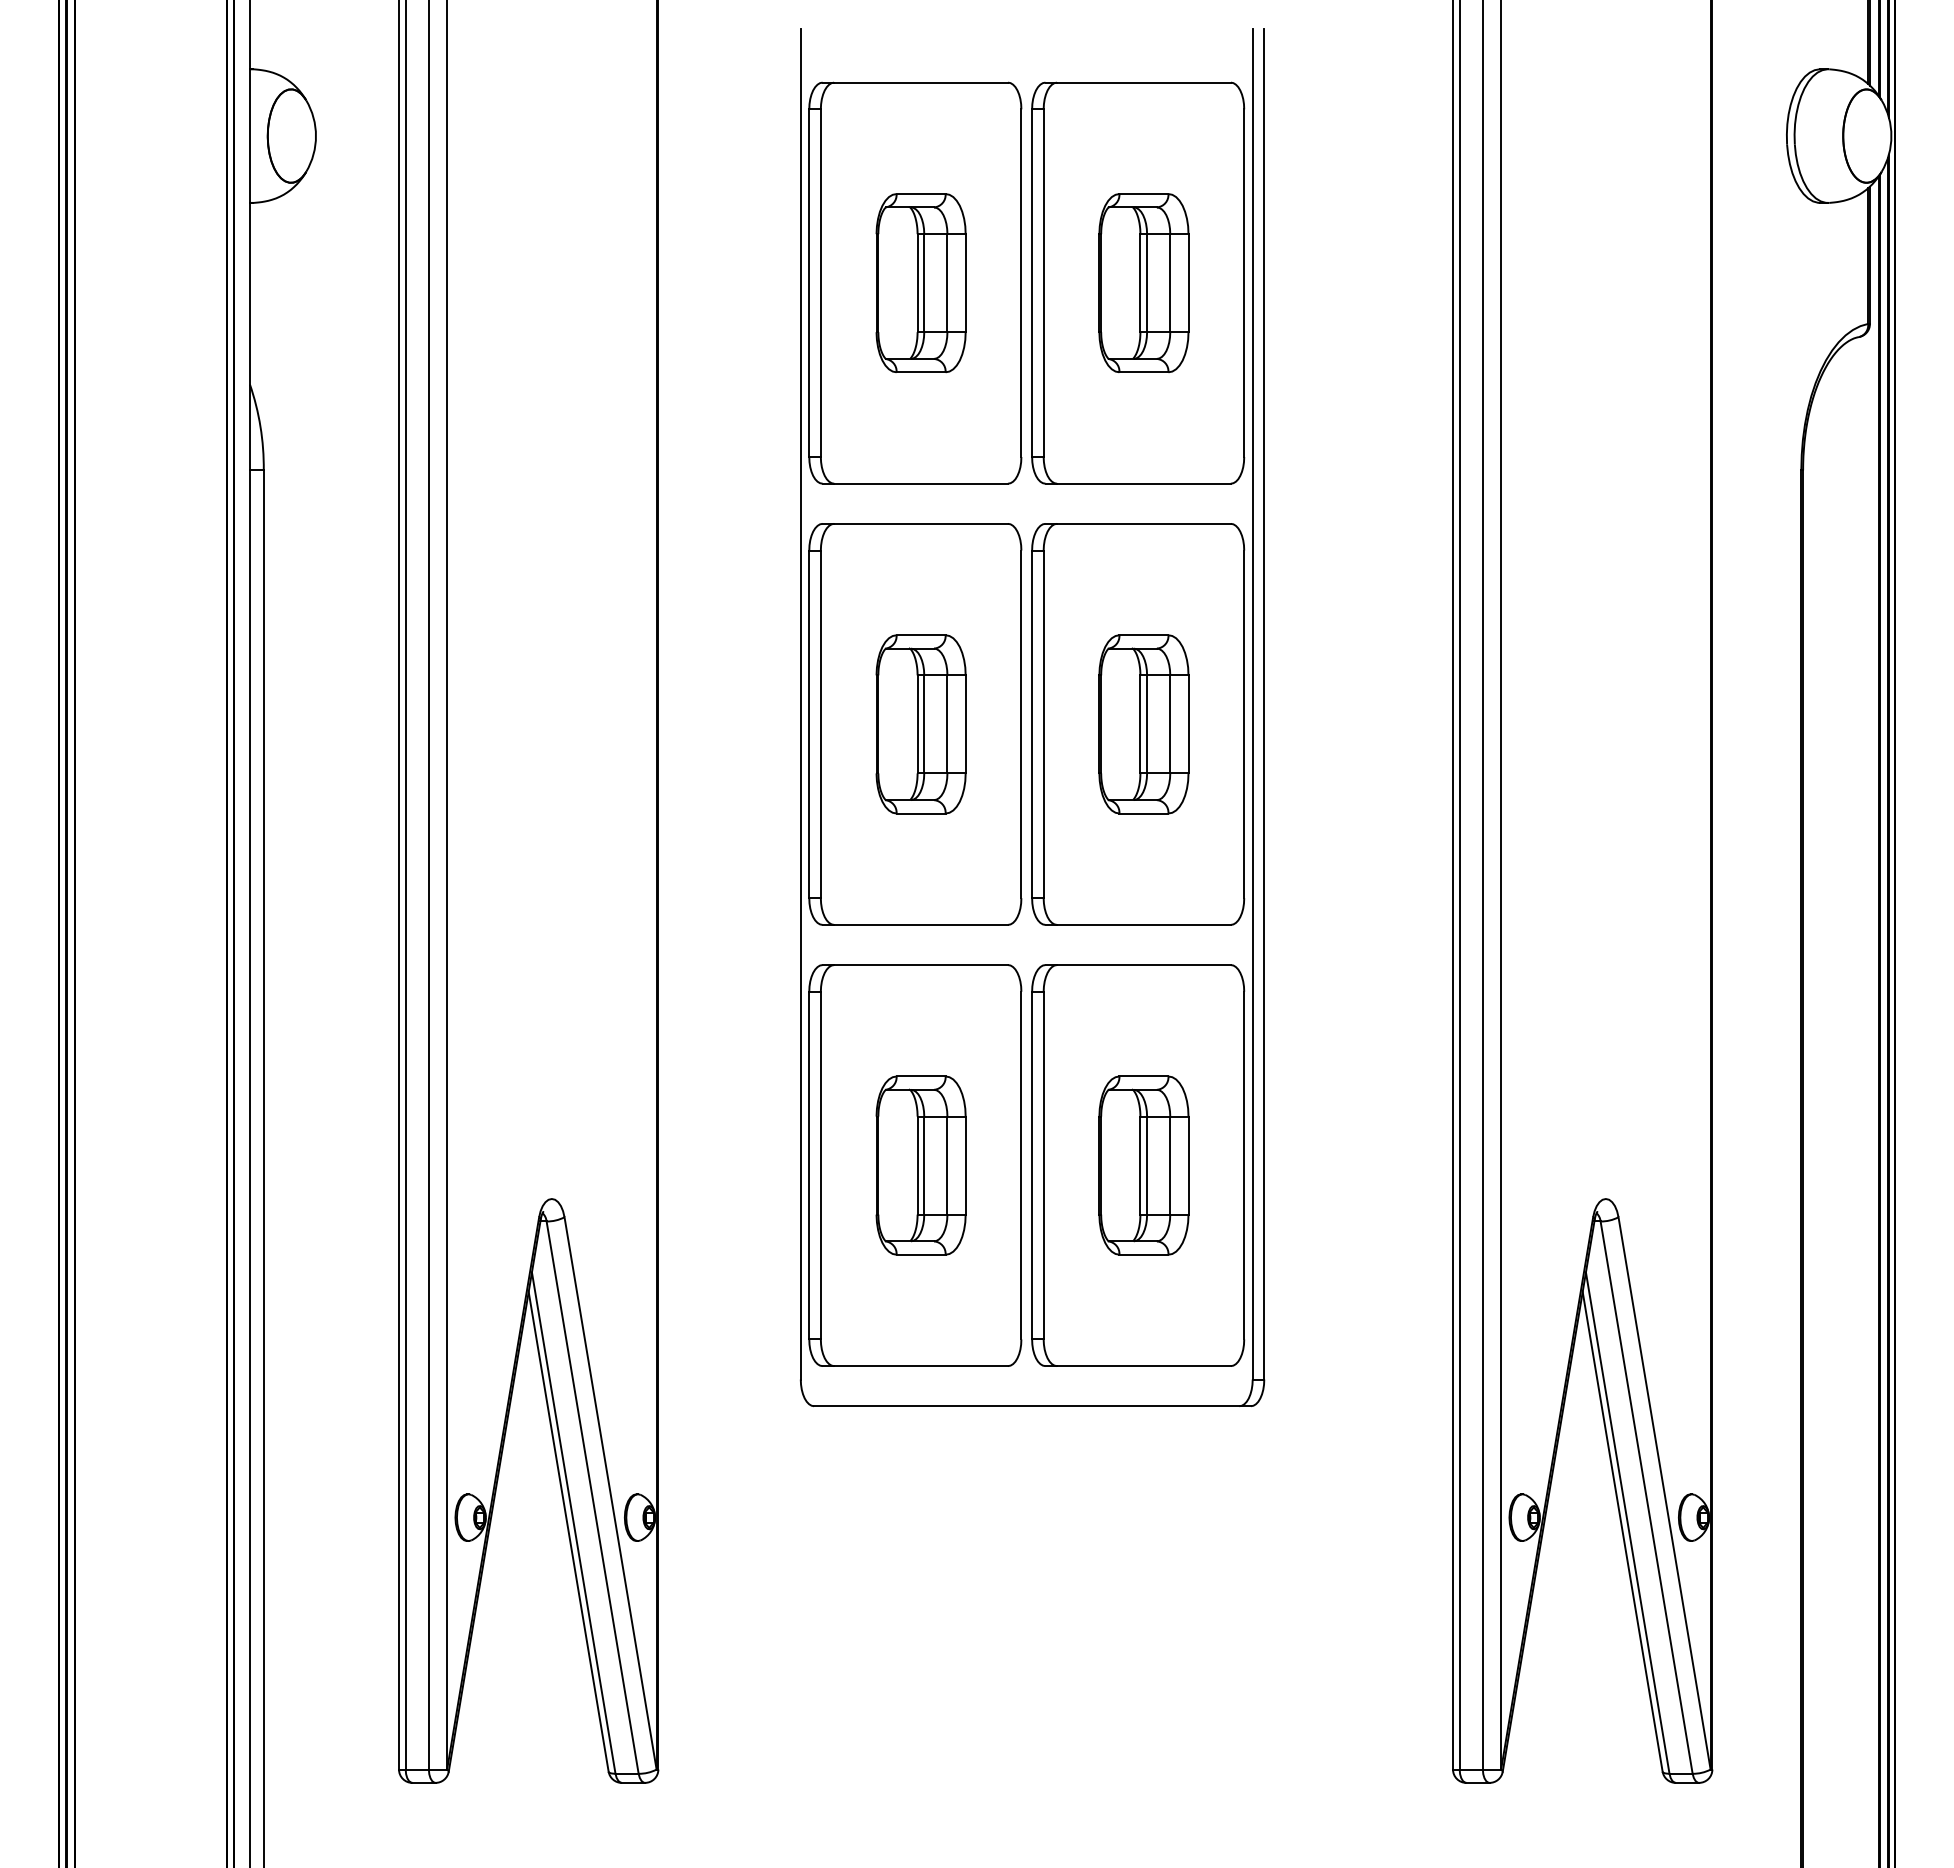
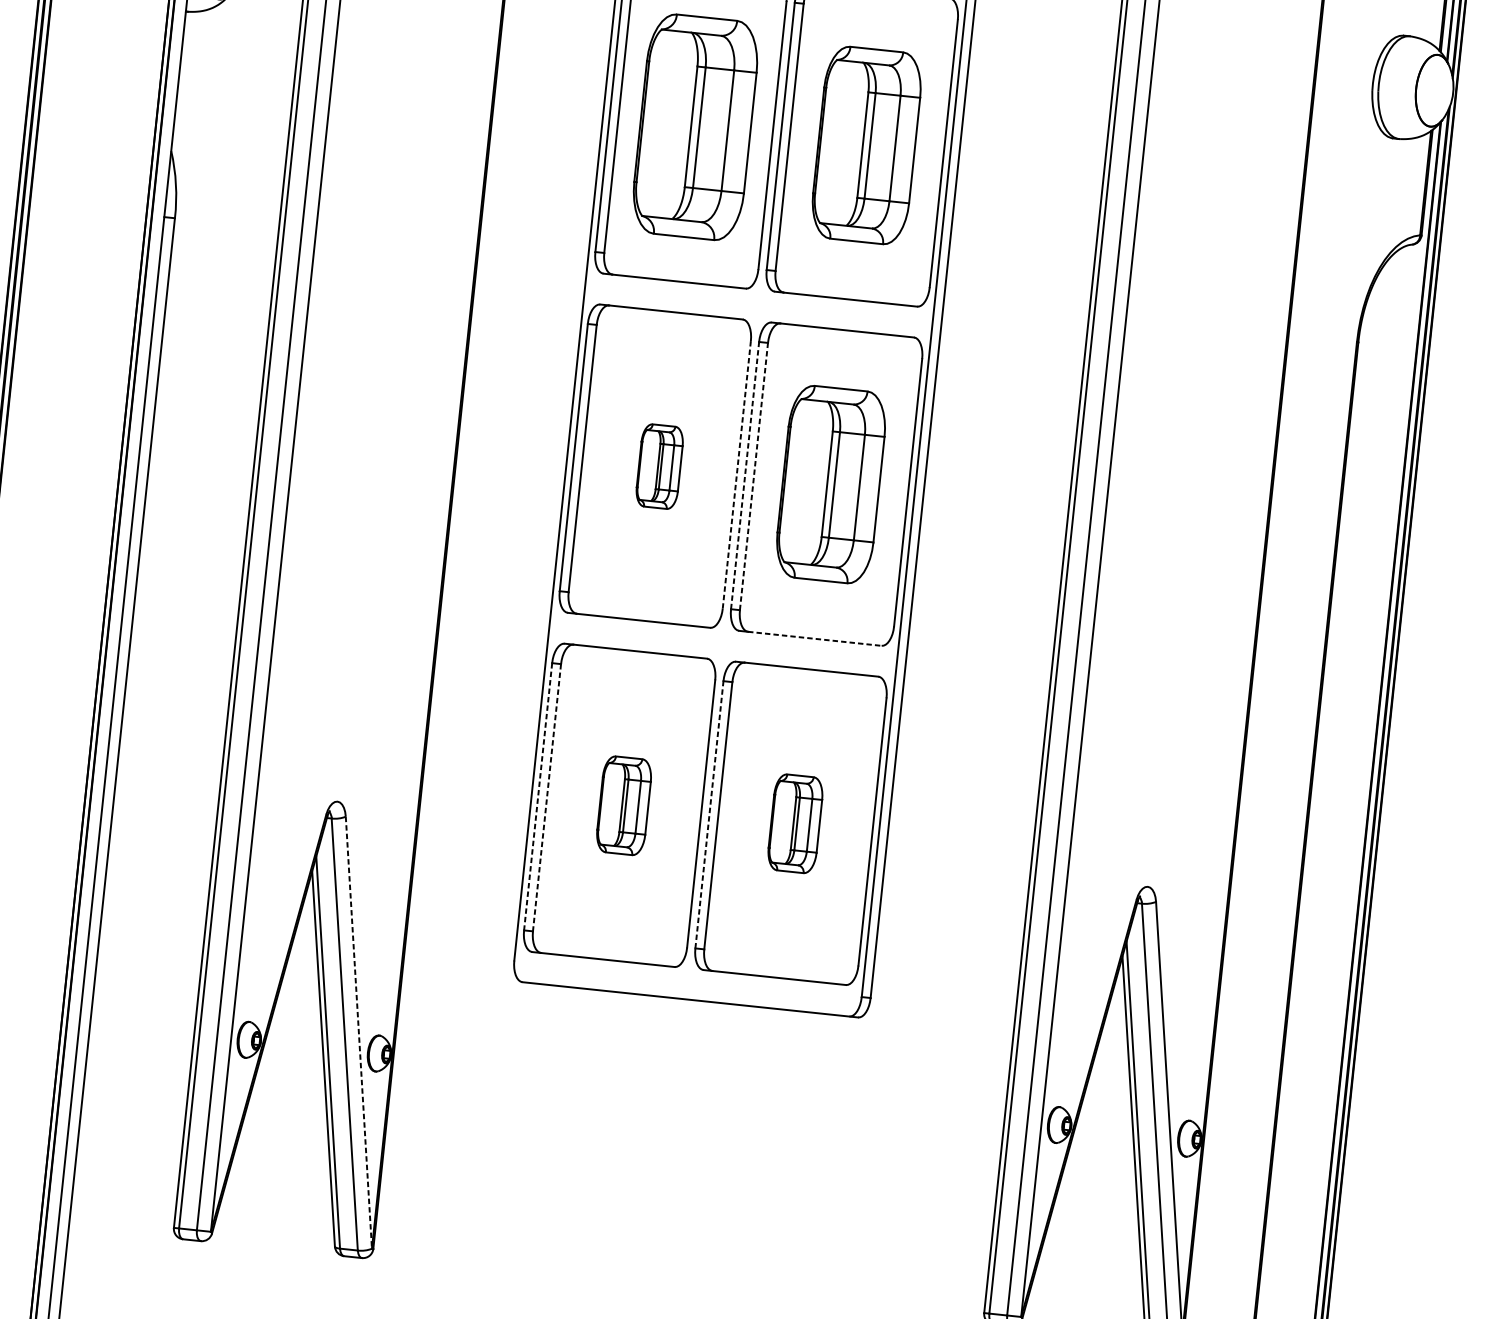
part: (1143, 282) -> (866, 144), size x1.4
part: (920, 283) -> (694, 127), size x1.6
part: (920, 724) -> (659, 466), size x0.6
line: (1021, 724) -> (736, 474), solid -> dashed
line: (1032, 724) -> (745, 475), solid -> dashed
line: (1043, 724) -> (753, 476), solid -> dashed
part: (1143, 724) -> (830, 484), size x1.4
line: (1143, 924) -> (814, 638), solid -> dashed
line: (809, 1165) -> (538, 796), solid -> dashed
line: (820, 1165) -> (546, 797), solid -> dashed
part: (920, 1165) -> (623, 805), size x0.7
line: (1032, 1165) -> (709, 814), solid -> dashed
part: (1143, 1165) -> (795, 823), size x0.7
line: (610, 1493) -> (358, 1032), solid -> dashed

